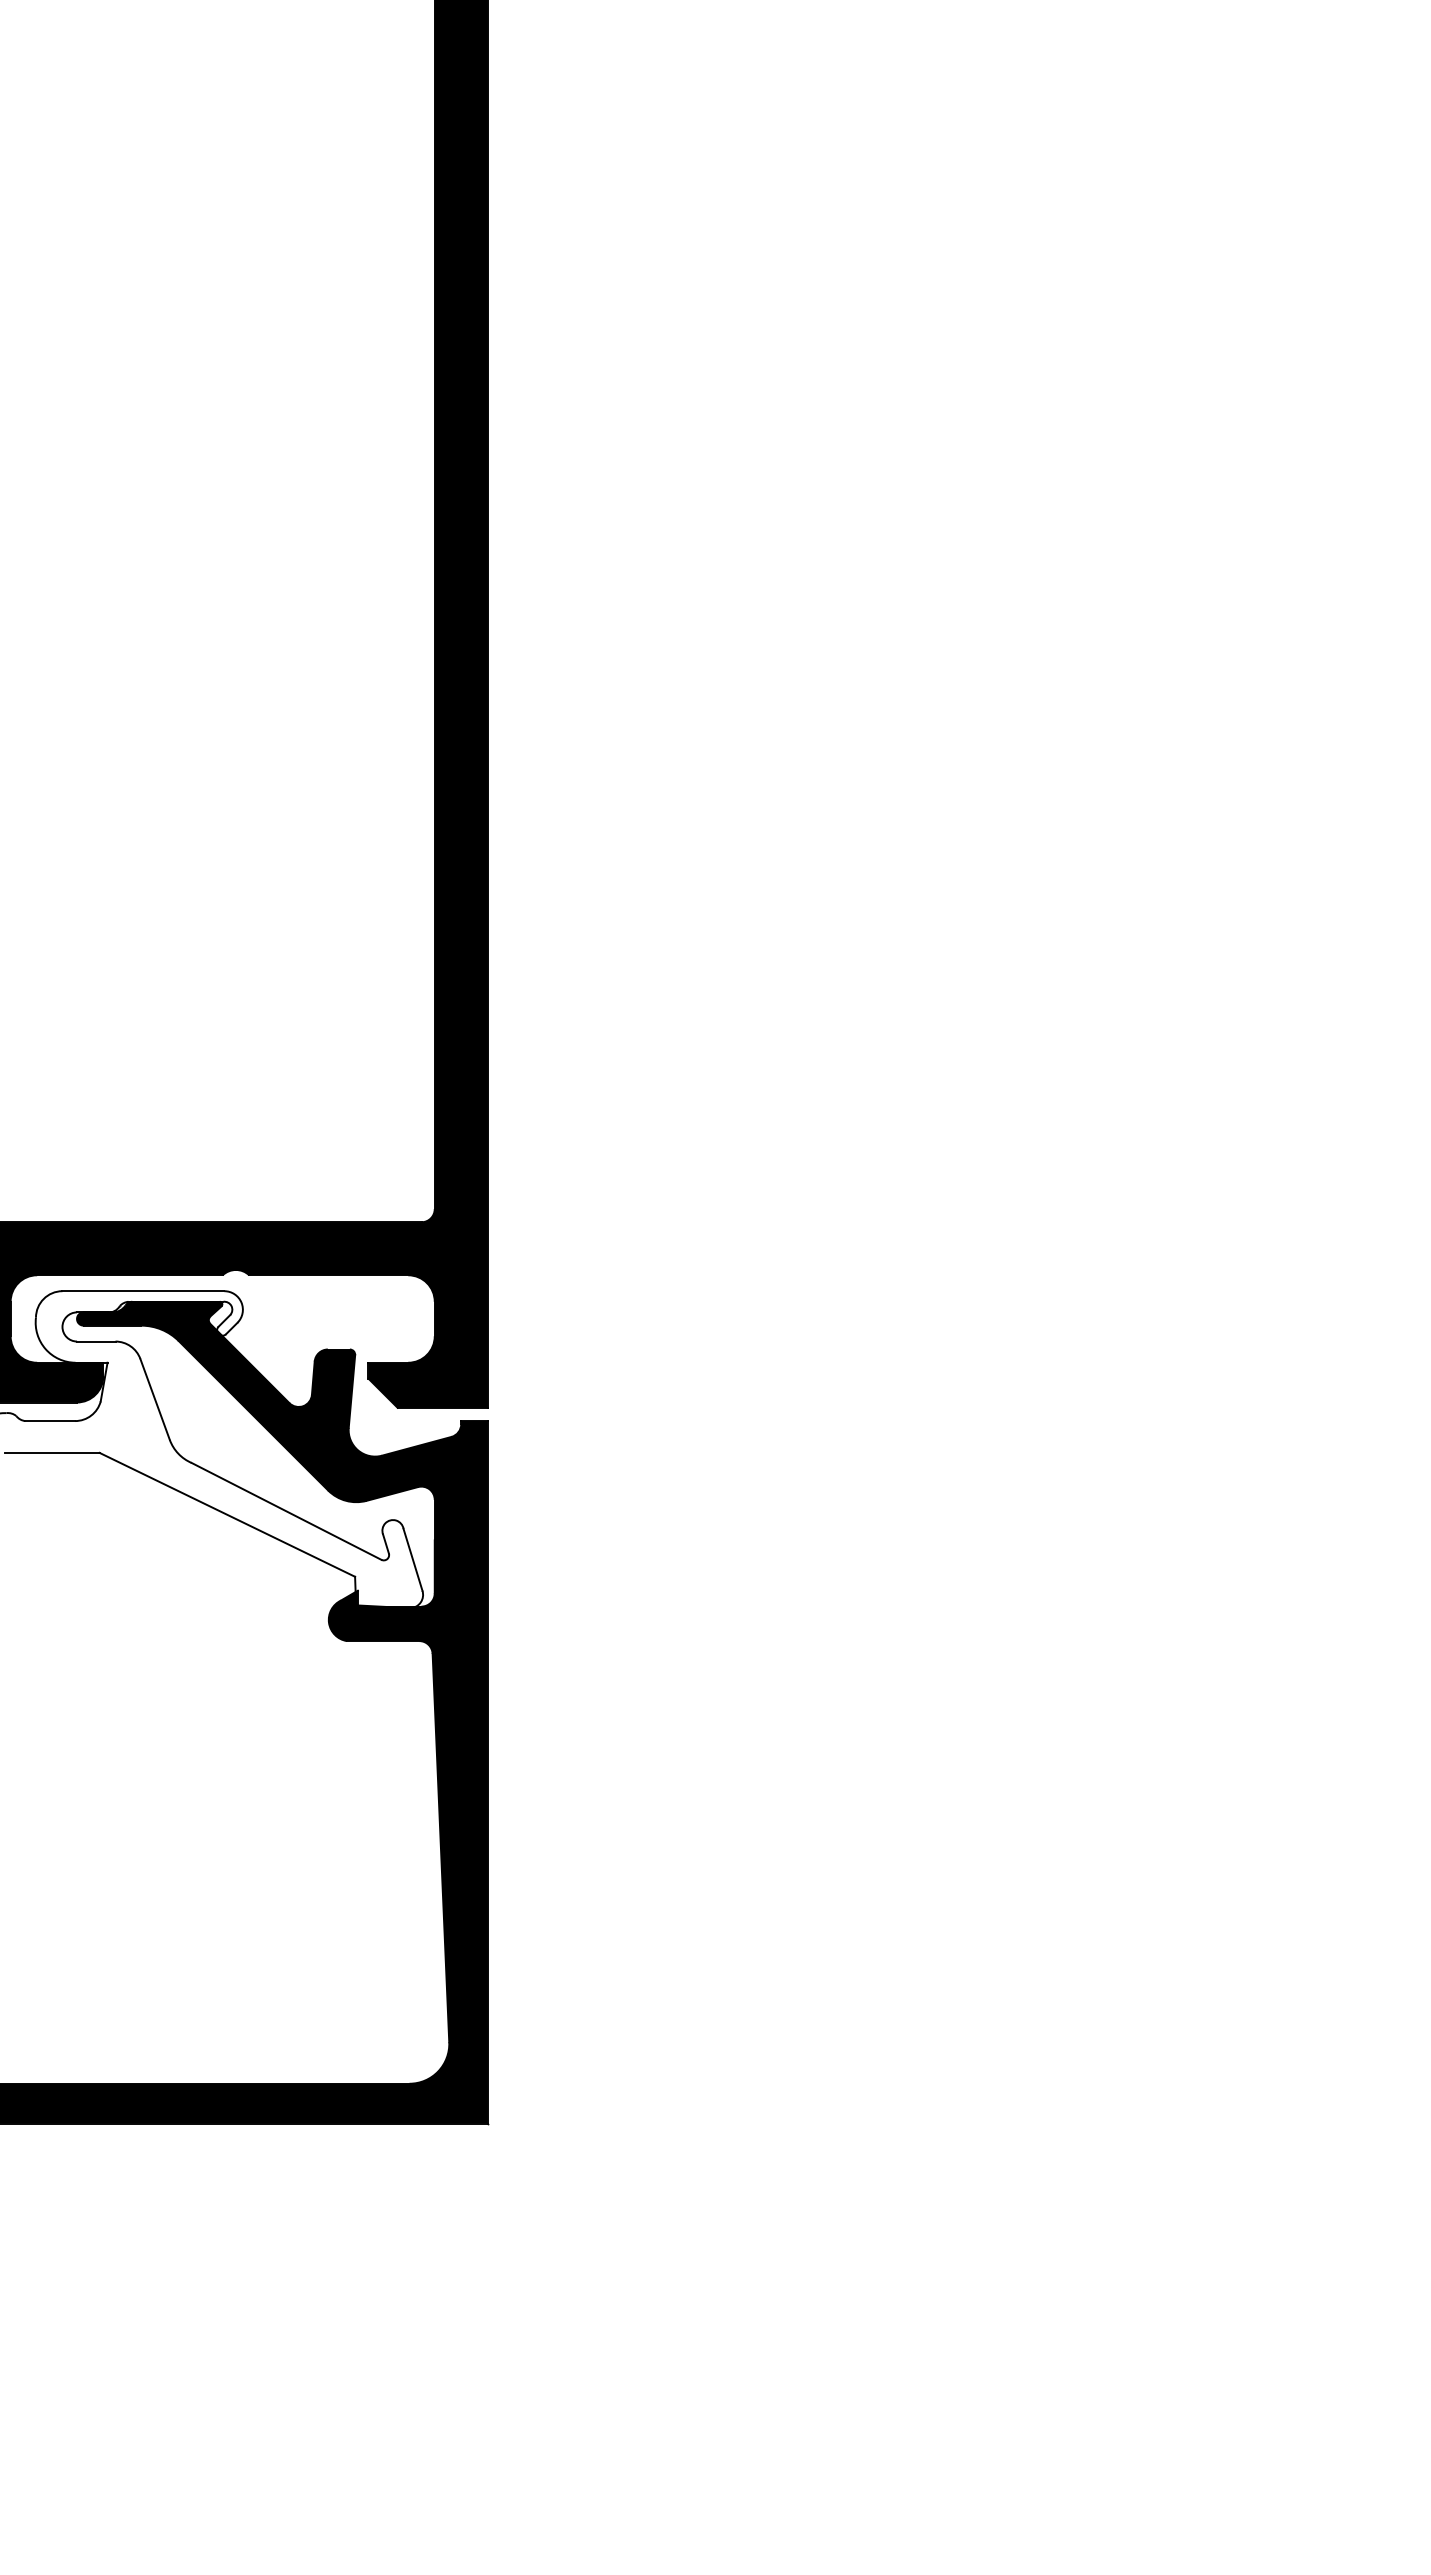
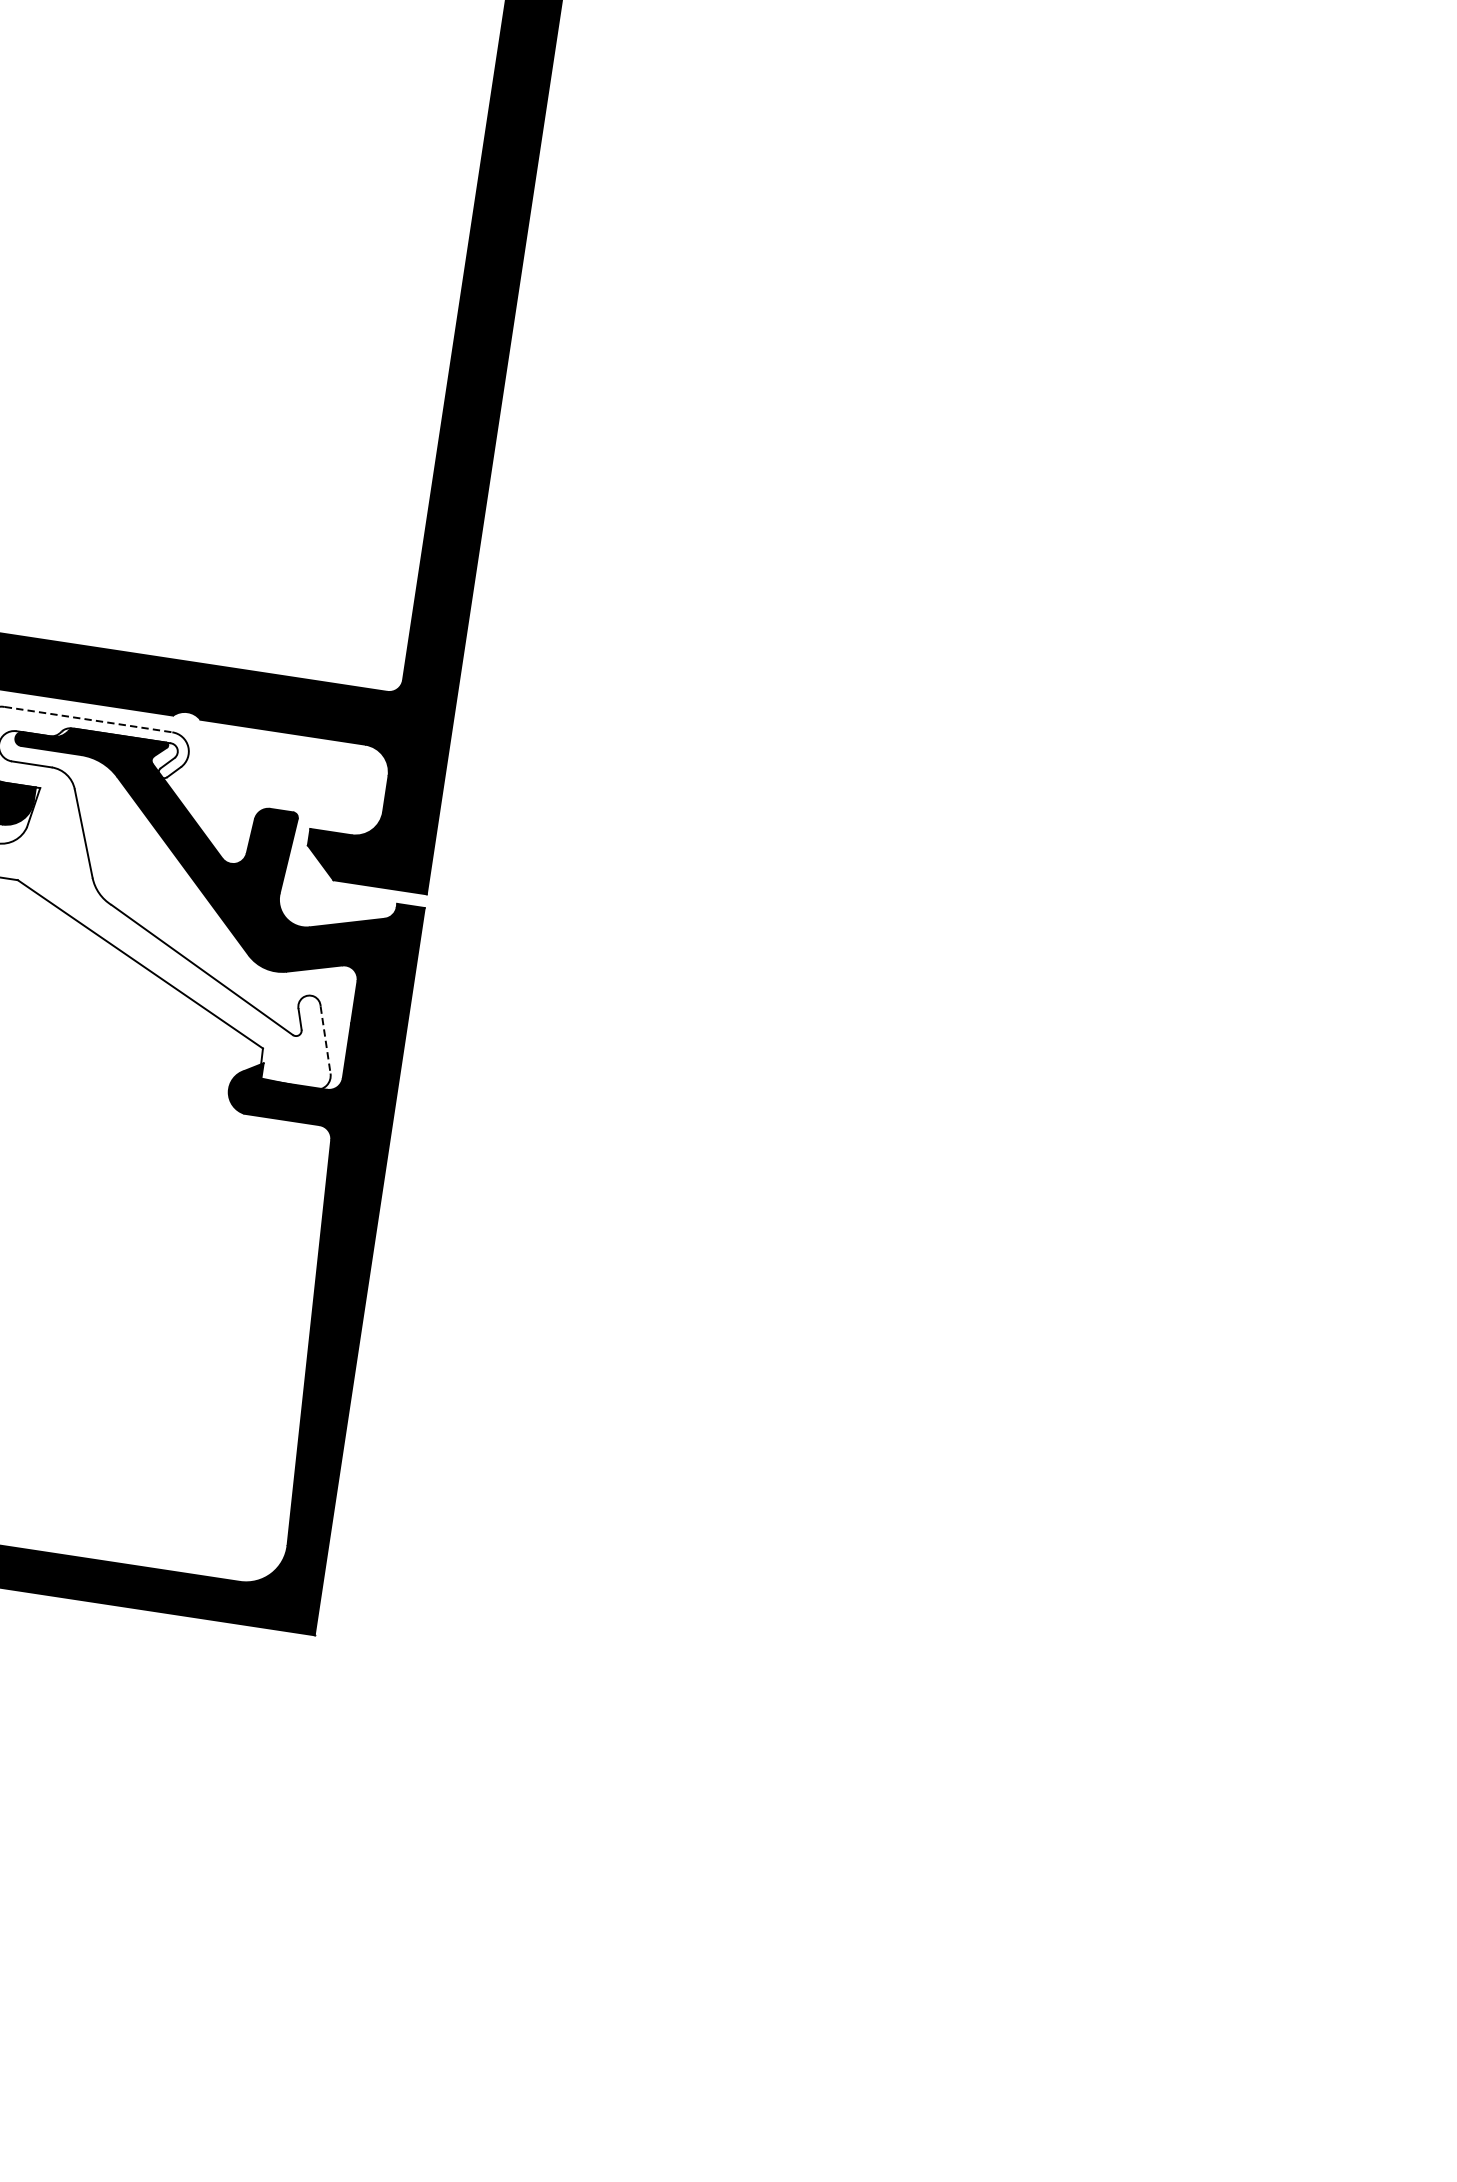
line: (143, 1291) -> (88, 719), solid -> dashed
line: (413, 1560) -> (325, 1040), solid -> dashed

